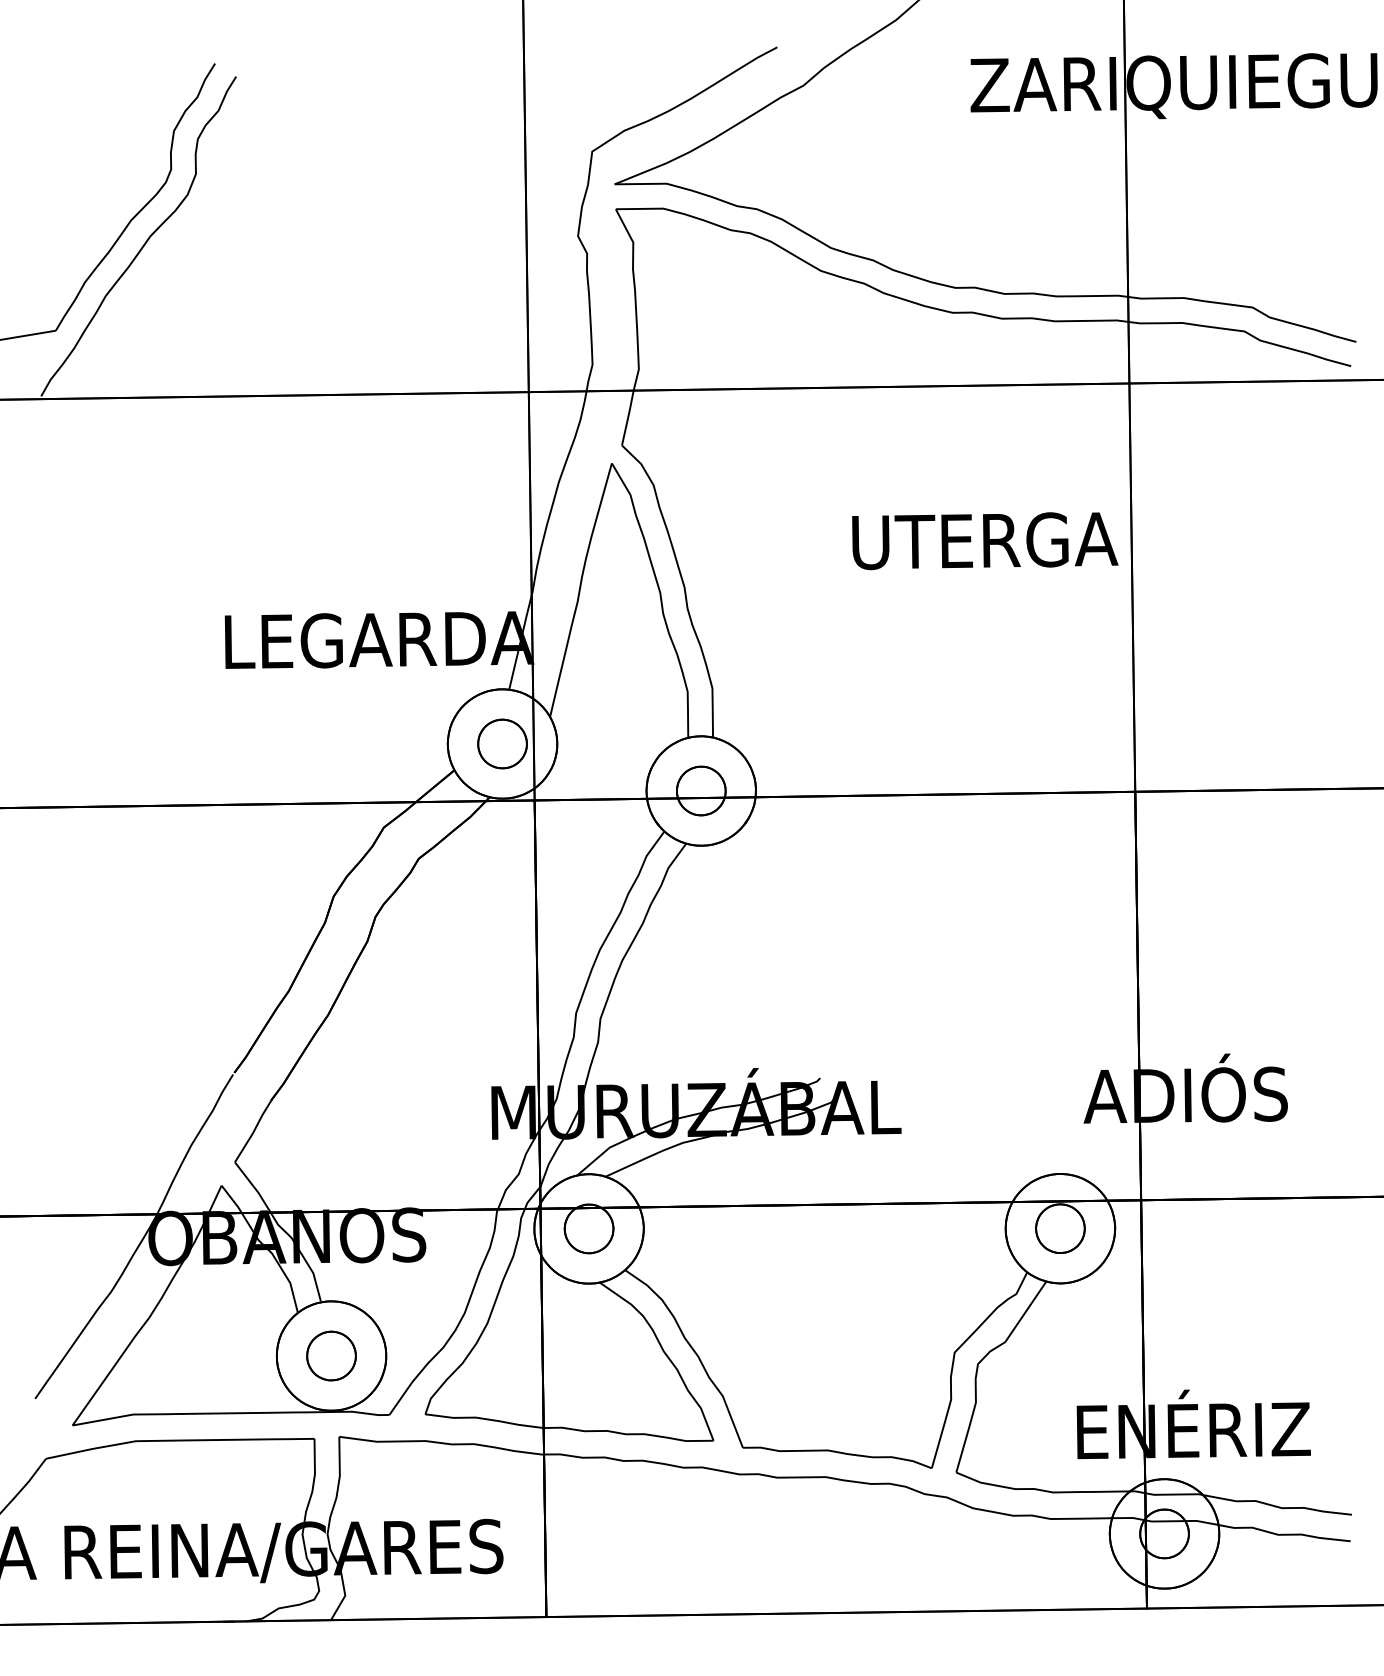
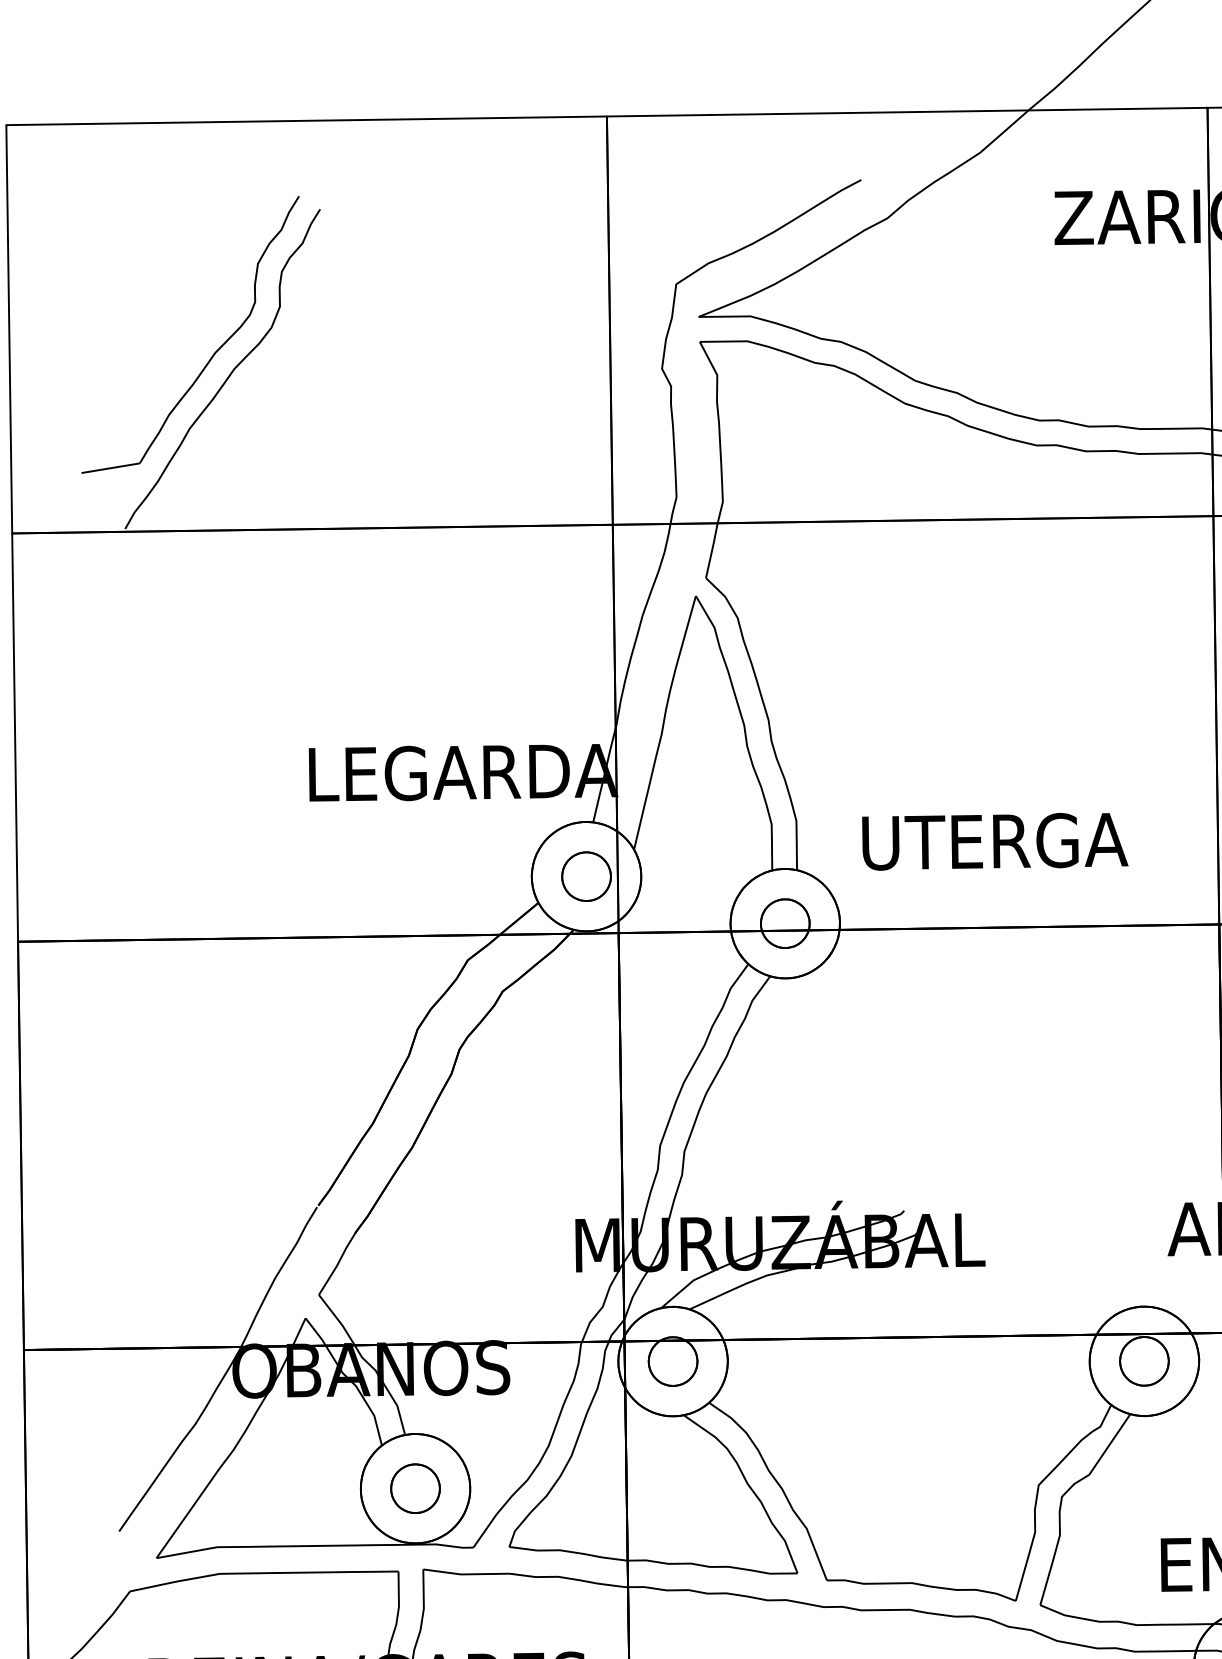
text: (985, 541) -> (995, 842), moved

